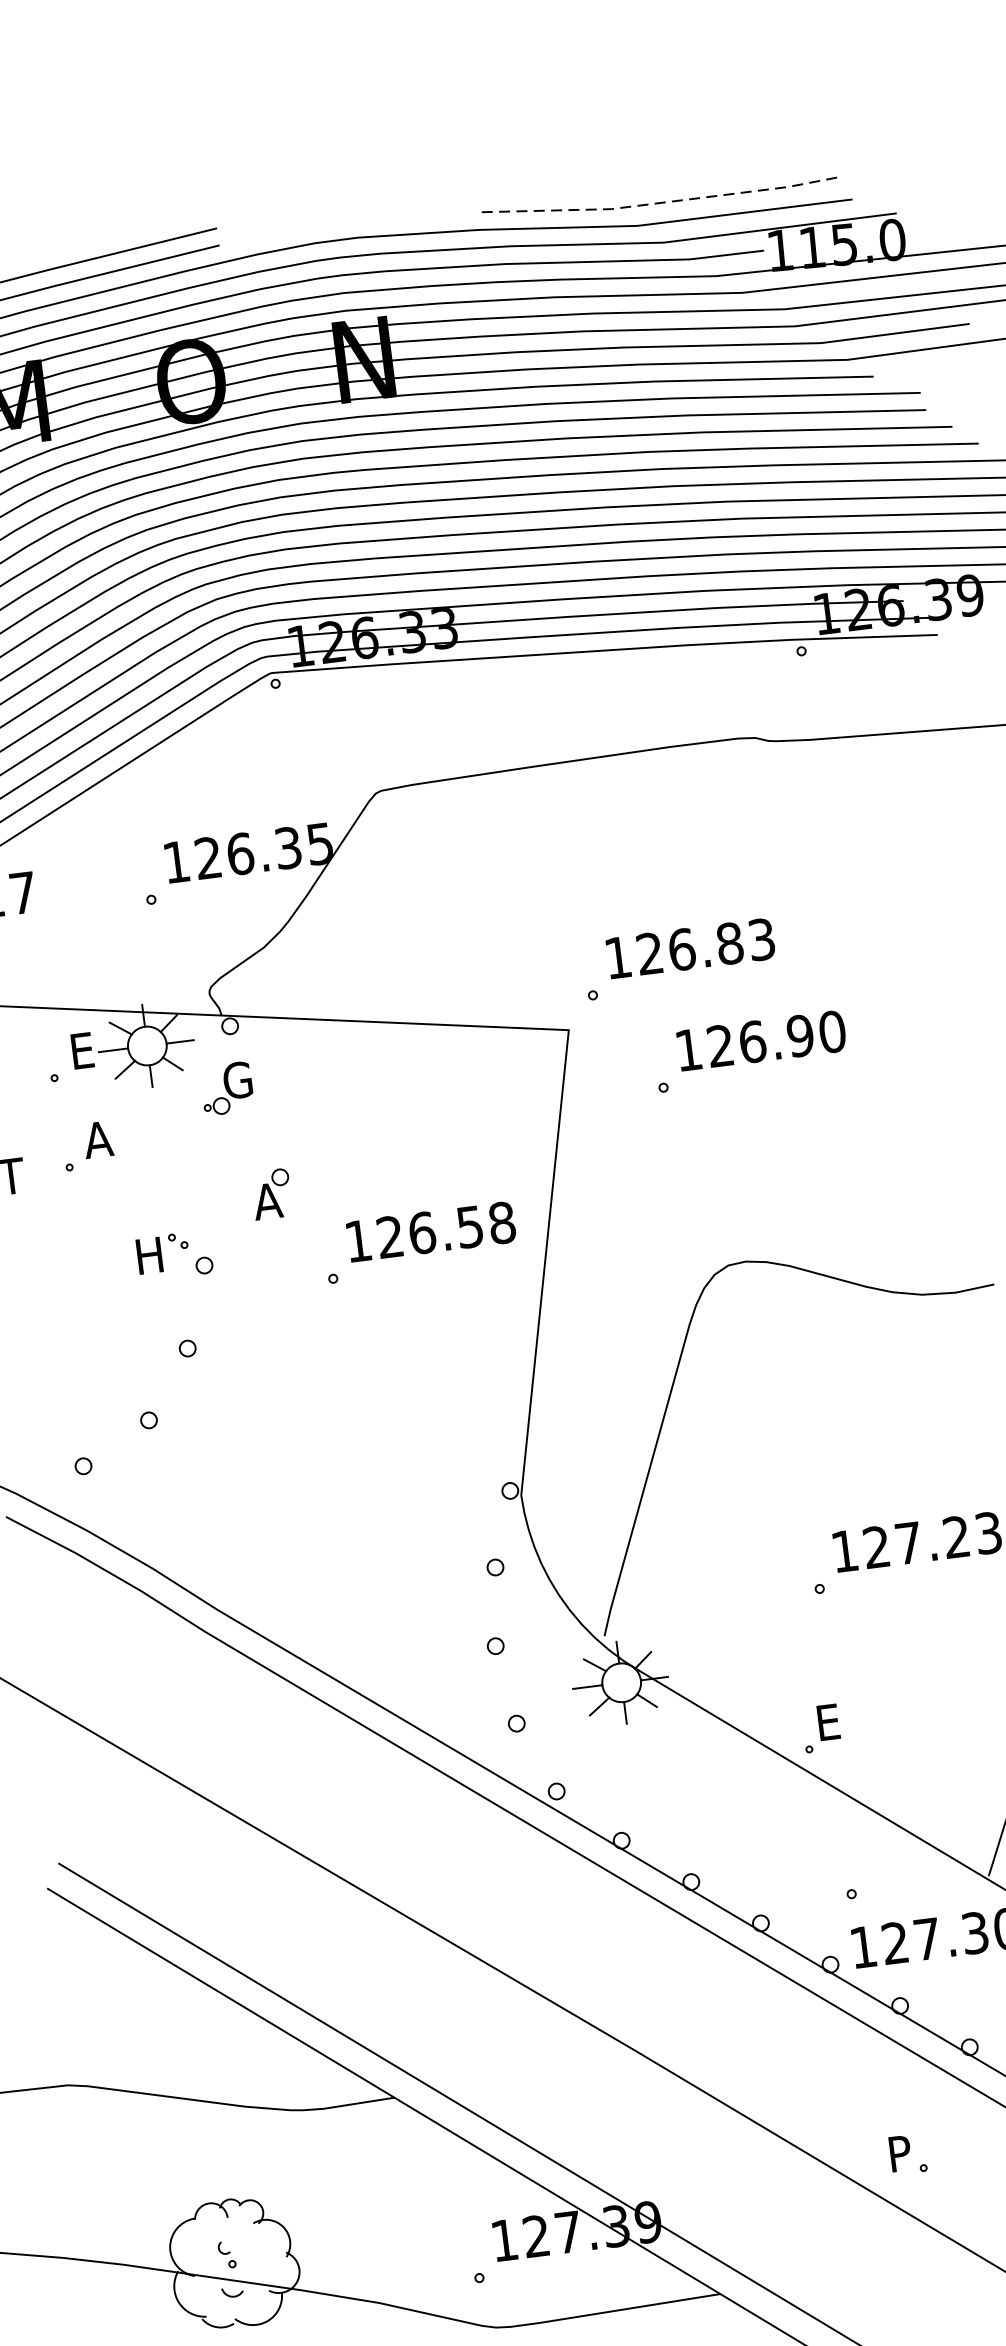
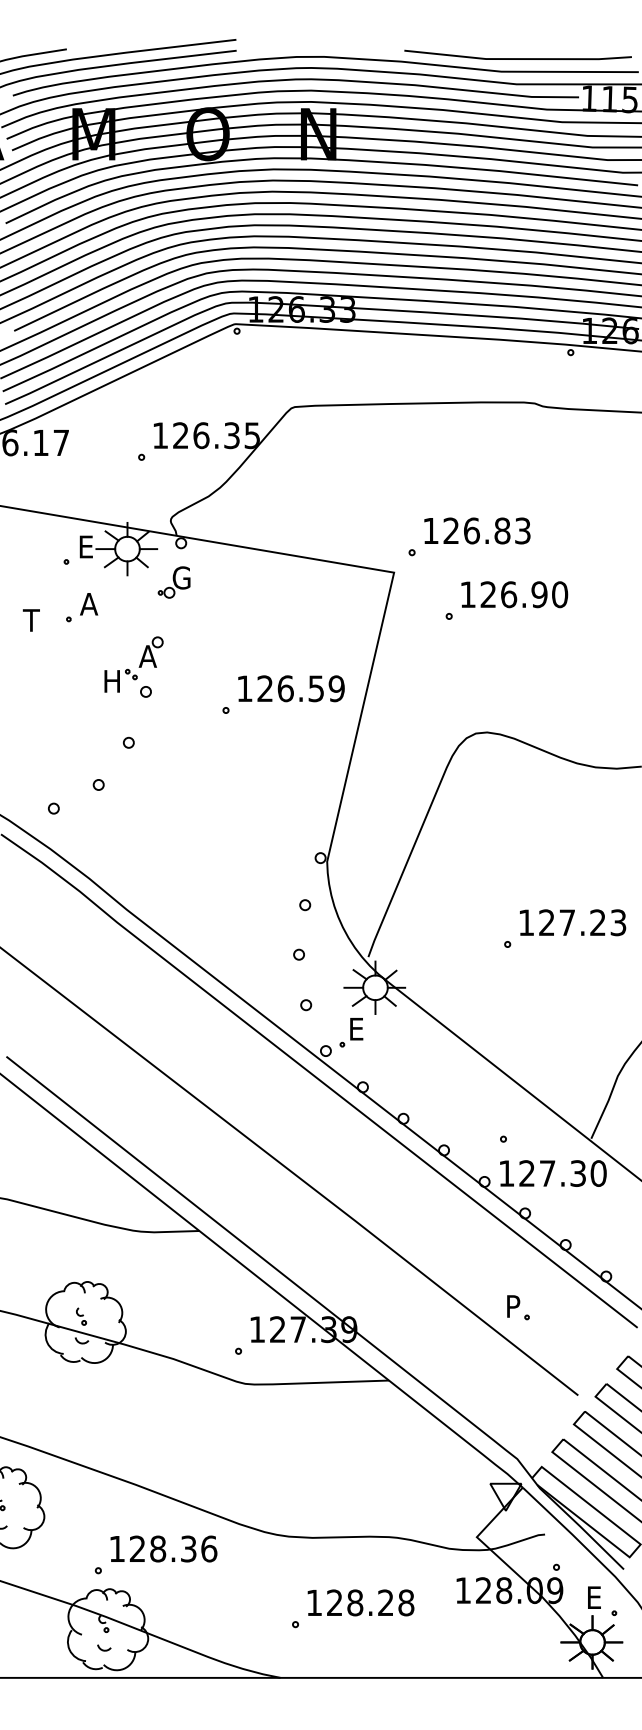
line: (661, 203) -> (518, 59), dashed -> solid
part: (270, 1193) -> (150, 651), moved
text: (501, 1222) -> (336, 688), 126.58 -> 126.59
part: (821, 1728) -> (351, 1032), moved

